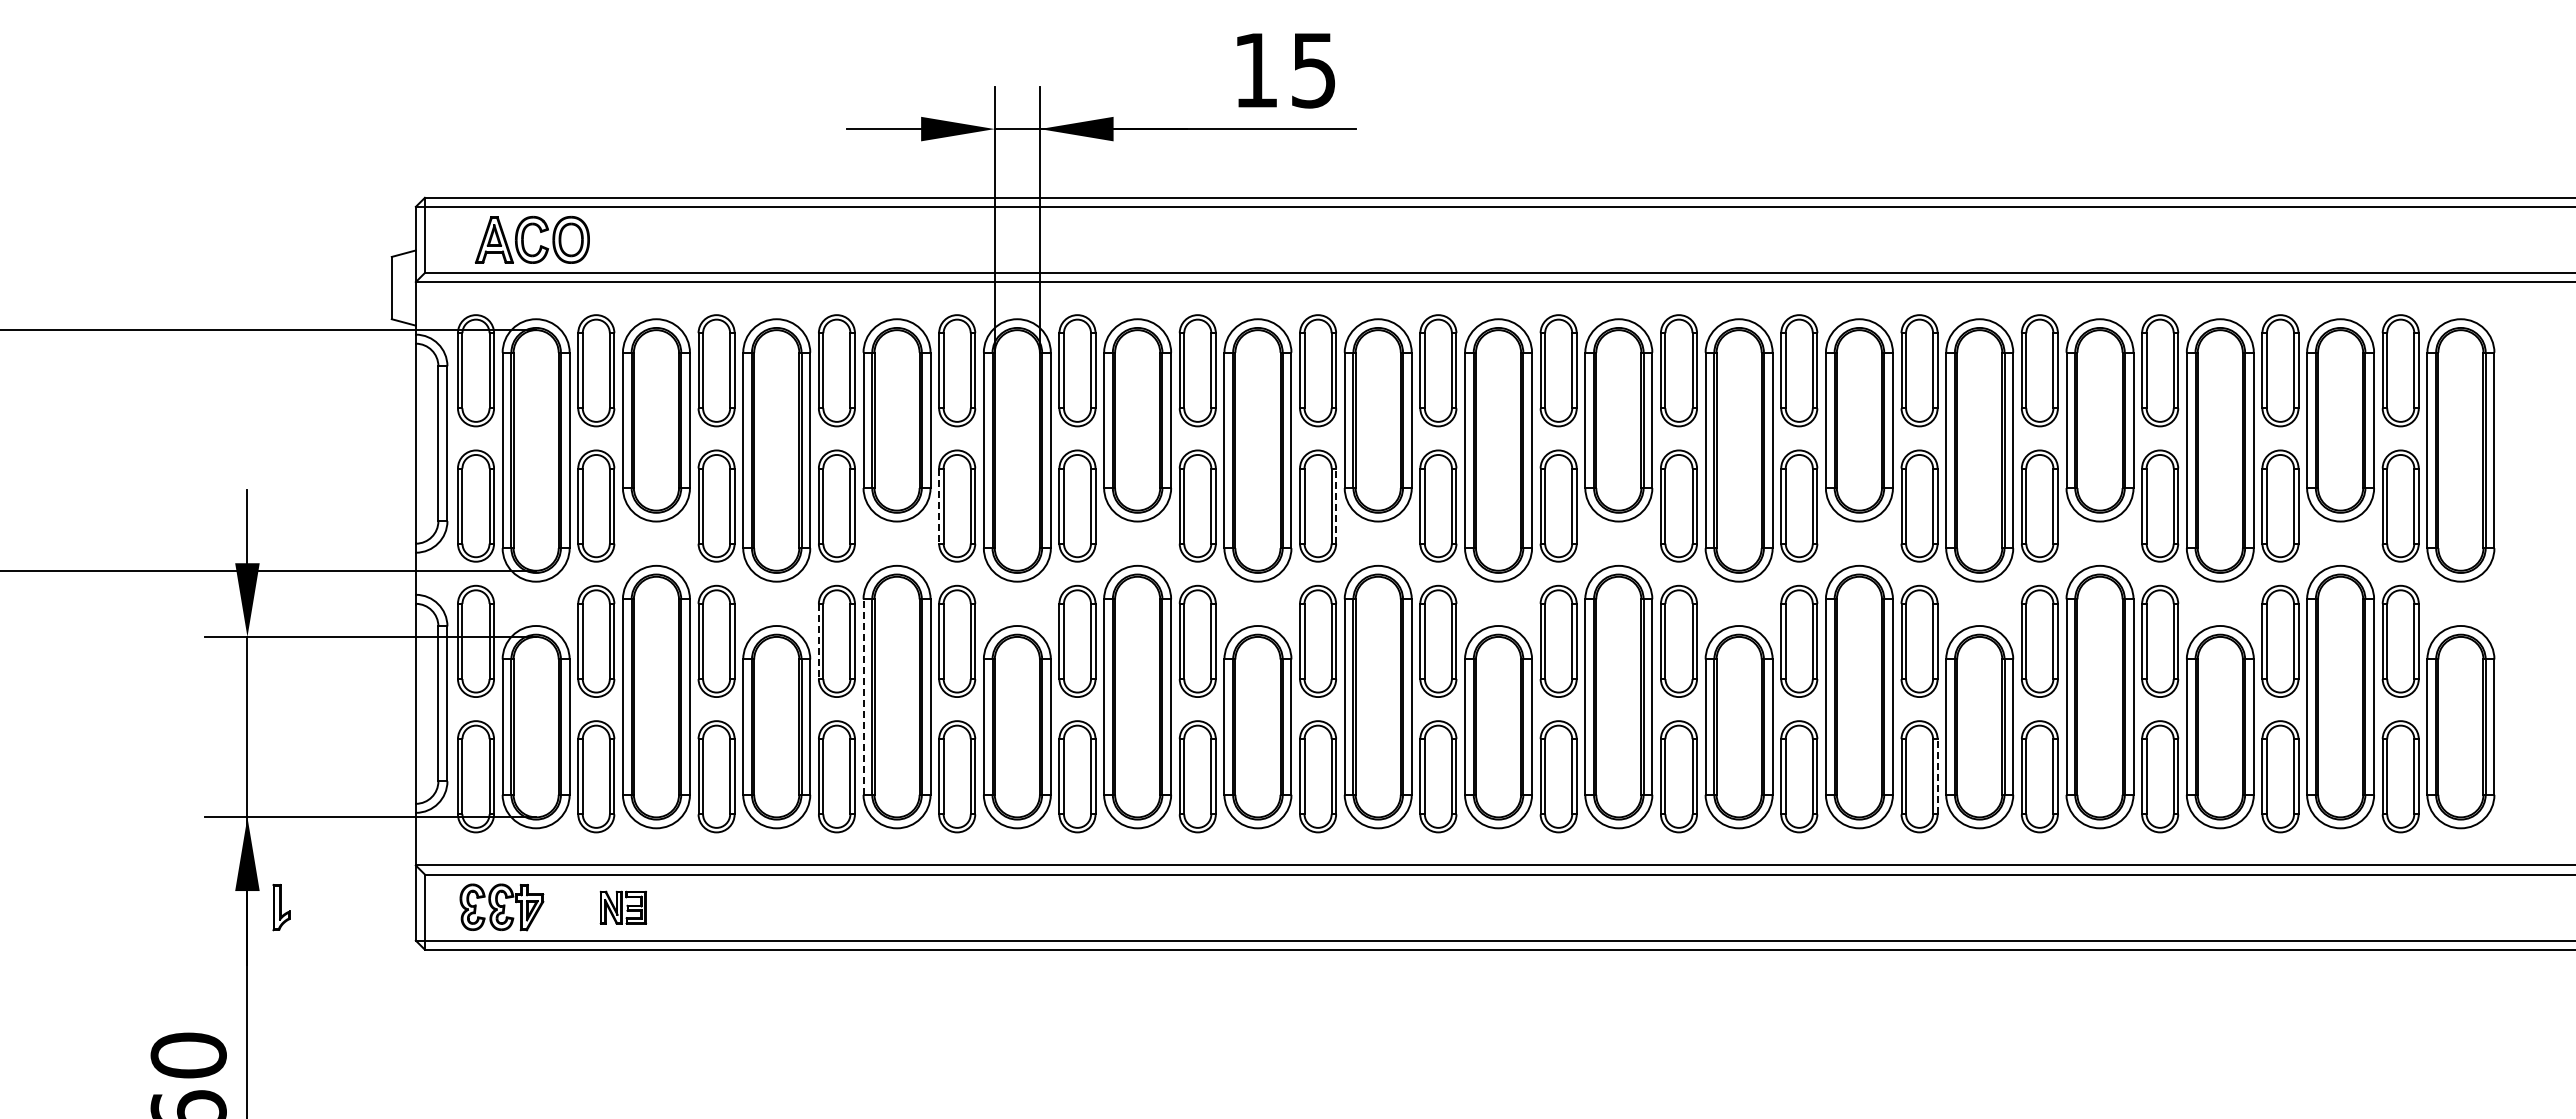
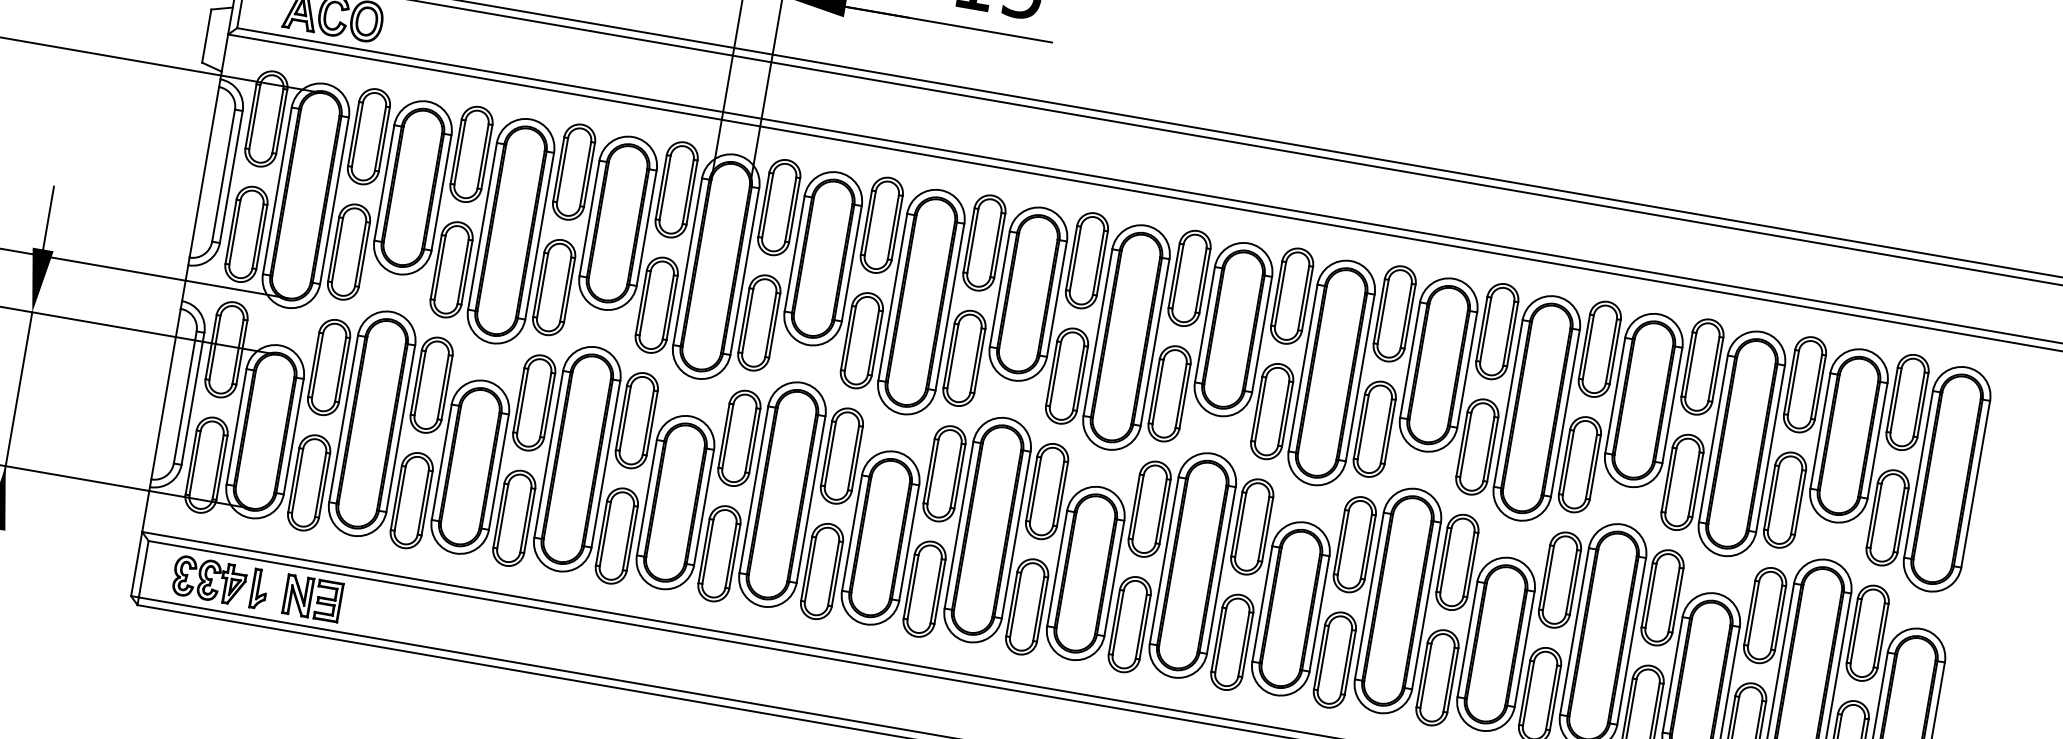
line: (939, 506) -> (641, 303), dashed -> solid
line: (1336, 506) -> (980, 361), dashed -> solid
line: (818, 641) -> (518, 400), dashed -> solid
line: (863, 697) -> (548, 454), dashed -> solid
line: (1937, 776) -> (1452, 680), dashed -> solid
part: (281, 907) -> (259, 589), moved
part: (623, 907) -> (313, 598), size x1.43

